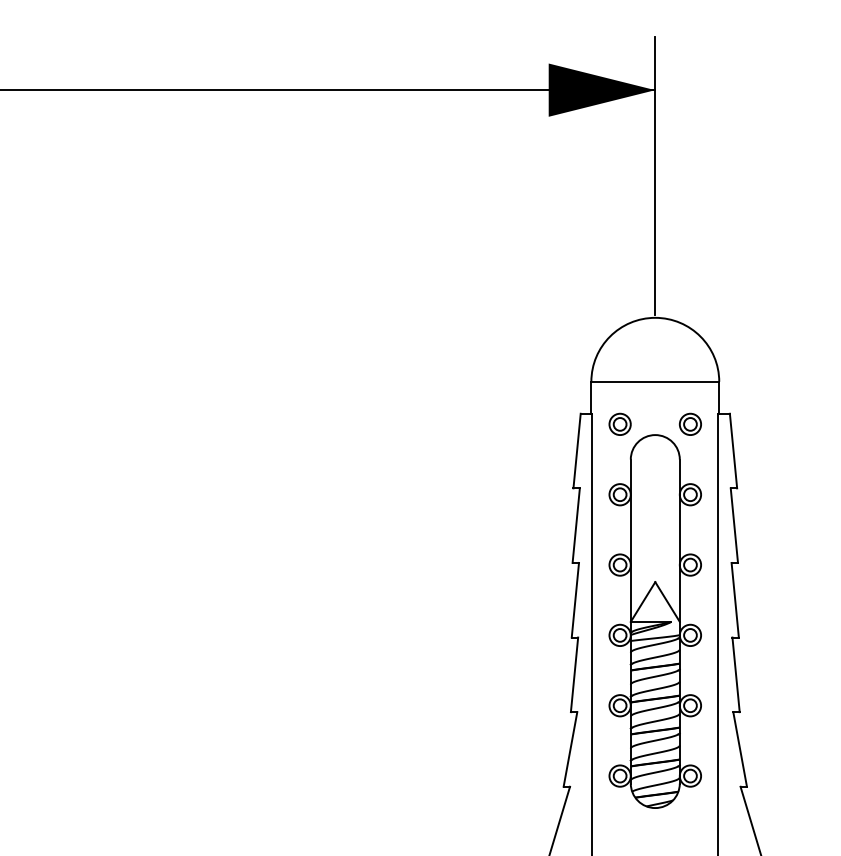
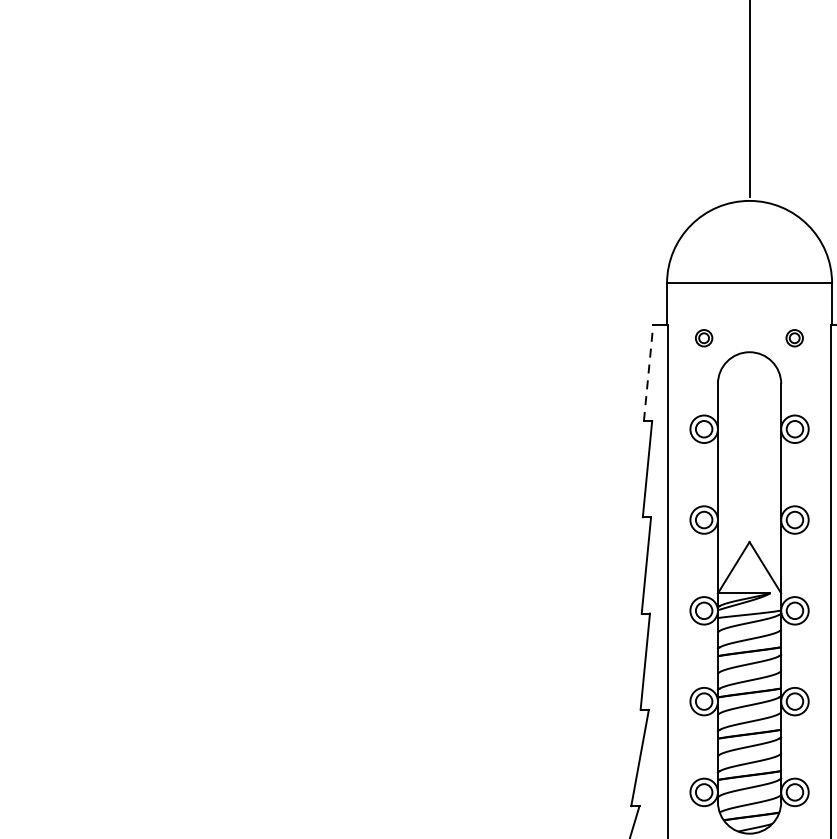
part: (619, 423) -> (703, 337), size x0.6
part: (689, 423) -> (793, 337), size x0.6
line: (577, 450) -> (649, 372), solid -> dashed

